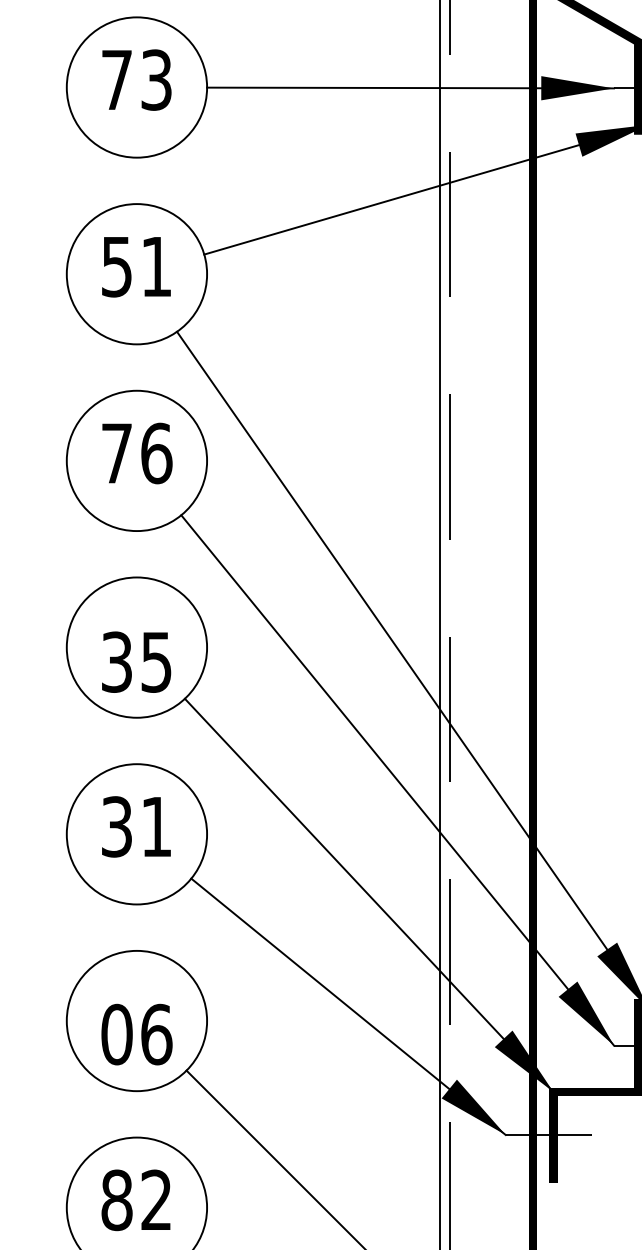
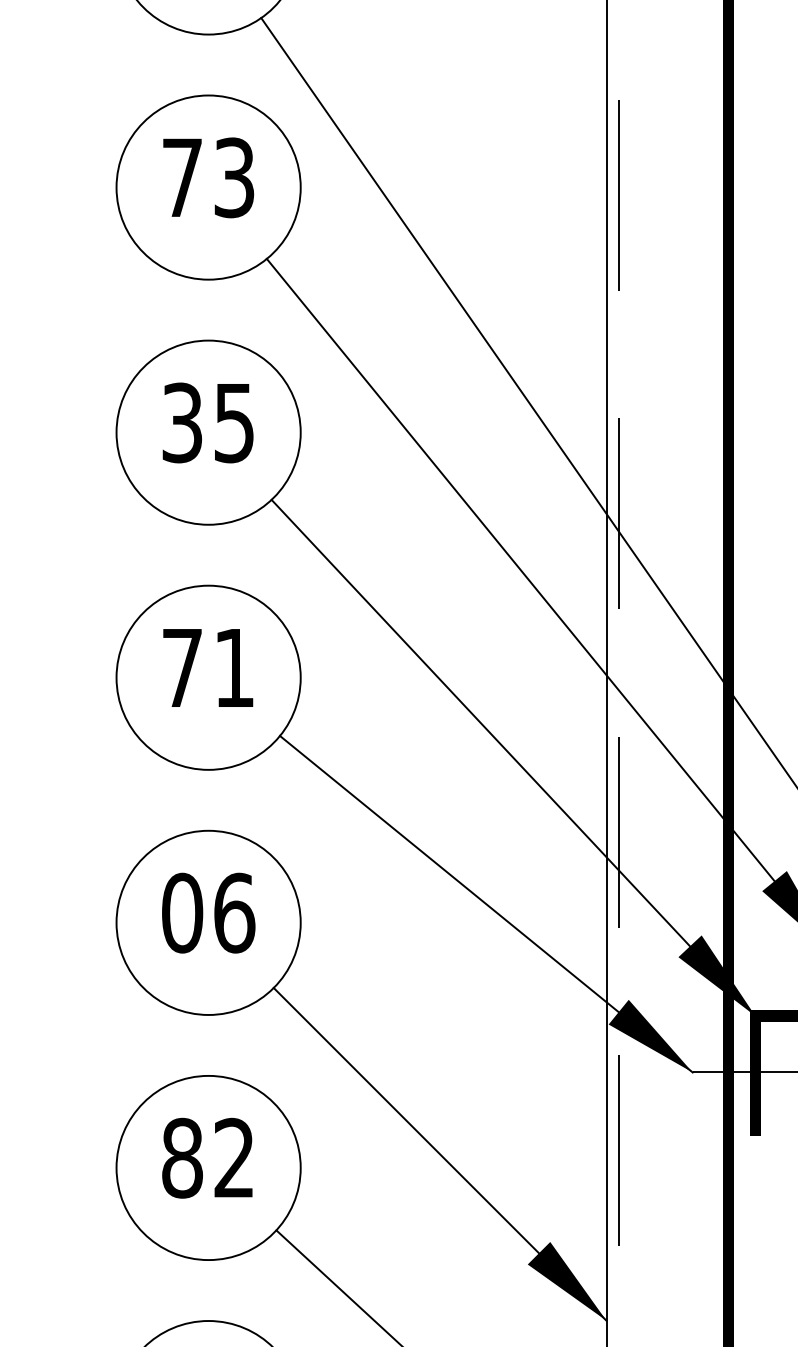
text: (156, 453) -> (234, 177), 76 -> 73
text: (136, 661) -> (208, 422), moved
text: (116, 826) -> (181, 667), 31 -> 71
text: (136, 1034) -> (208, 913), moved

